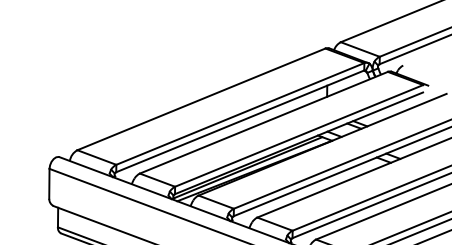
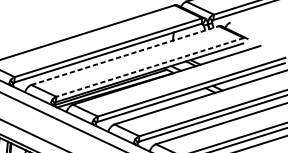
line: (264, 122) -> (125, 55), solid -> dashed
line: (298, 136) -> (149, 67), solid -> dashed

